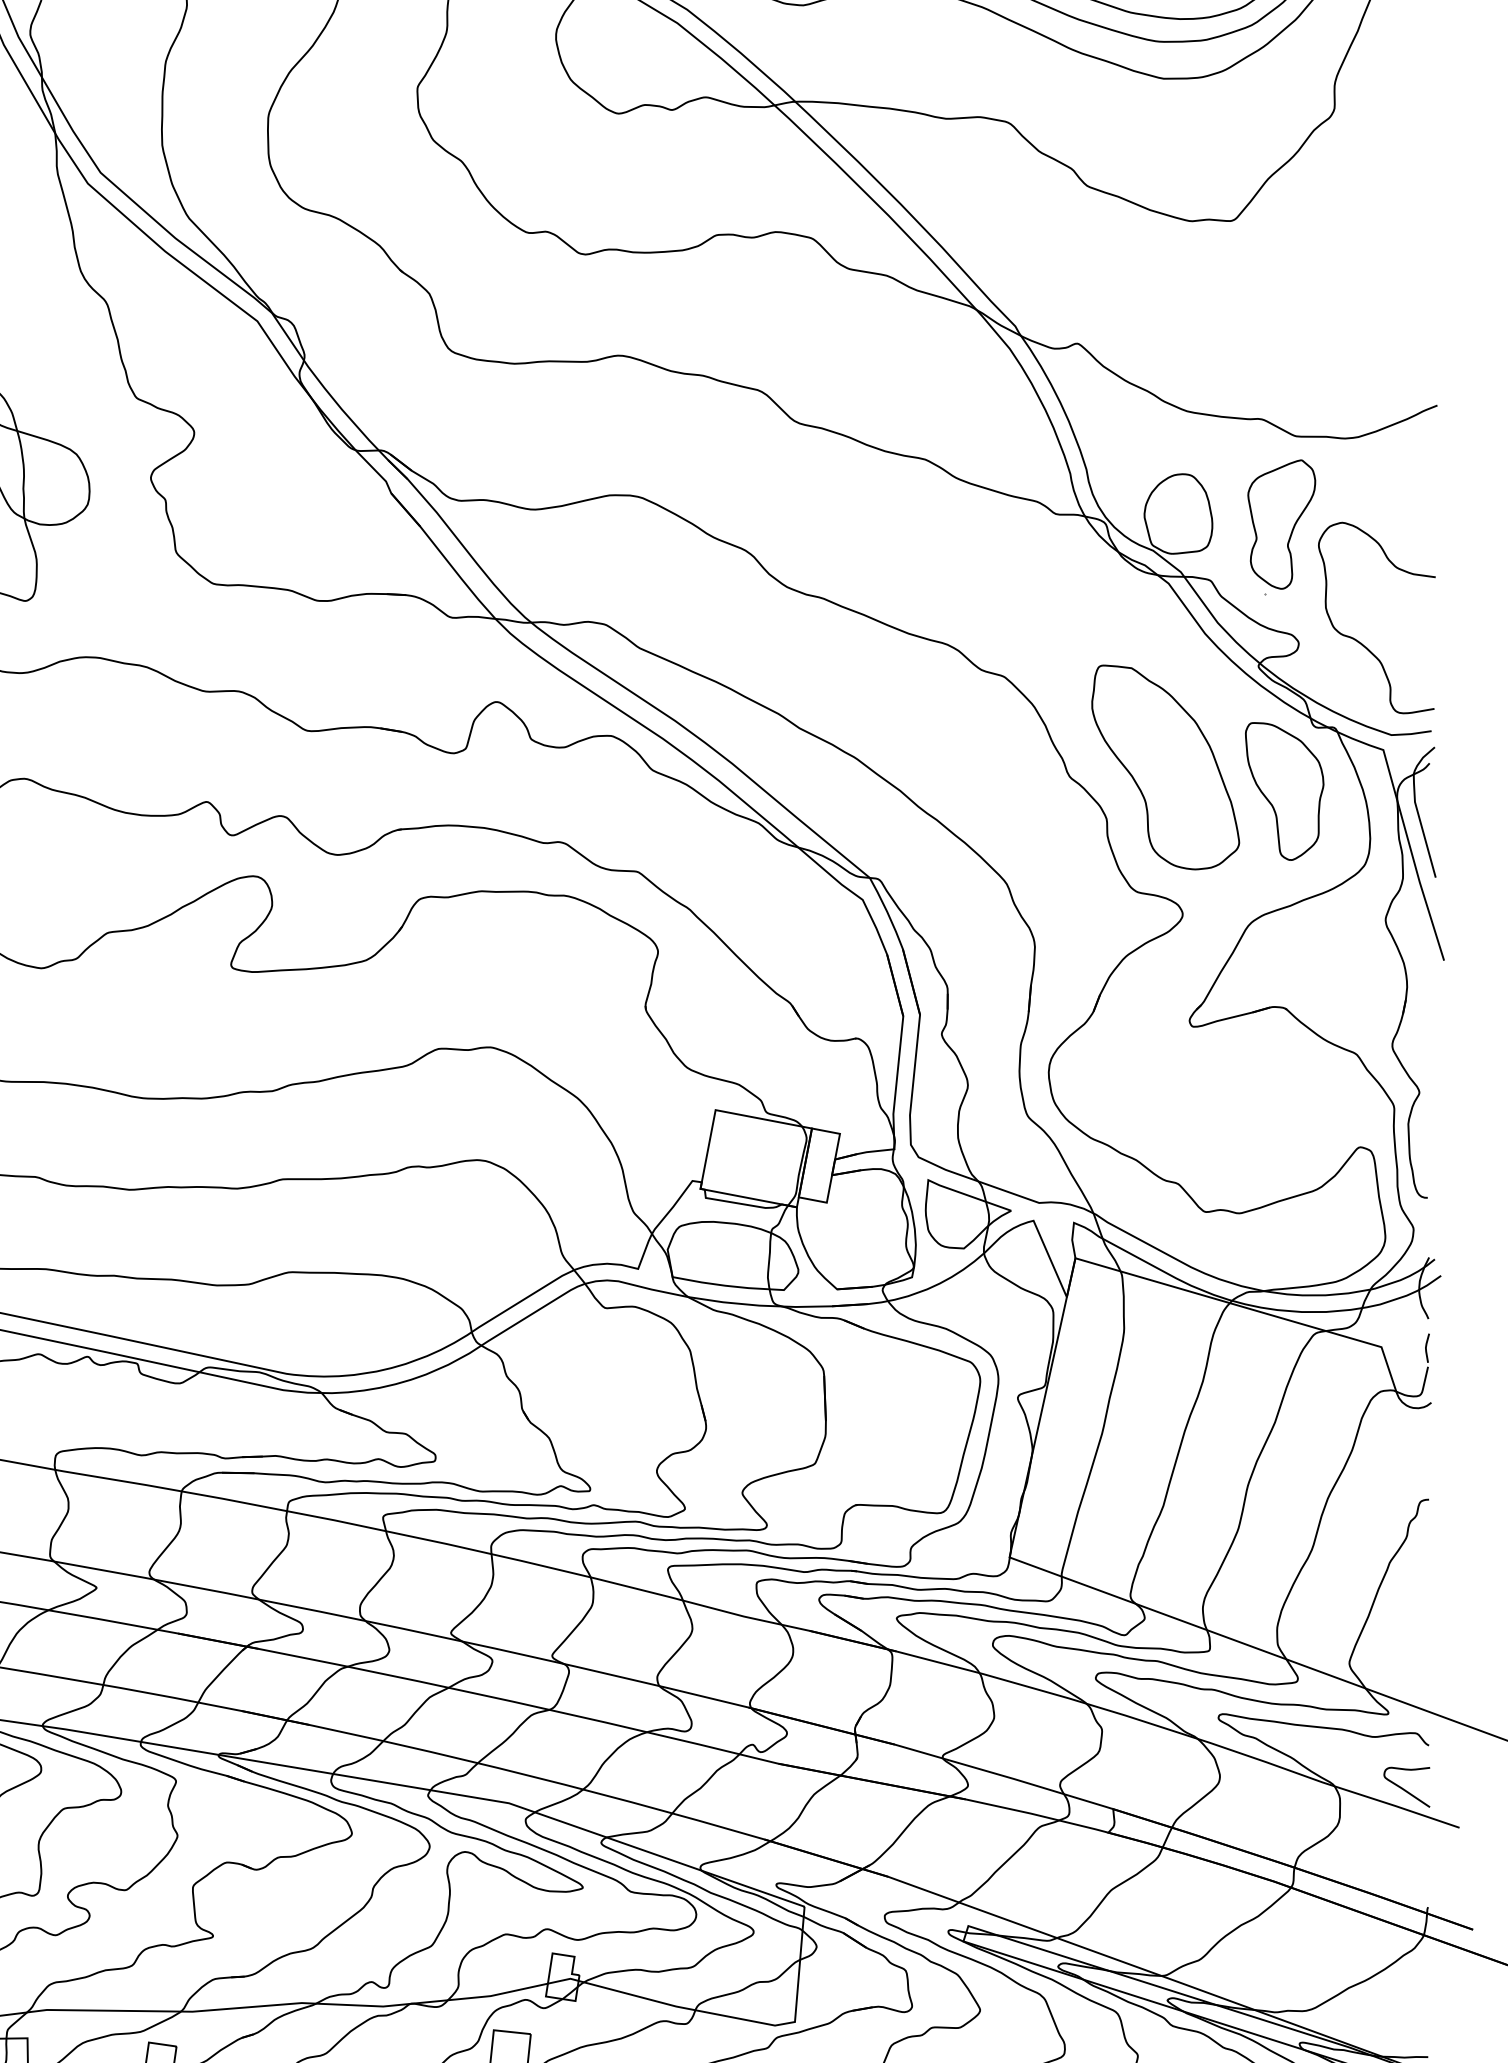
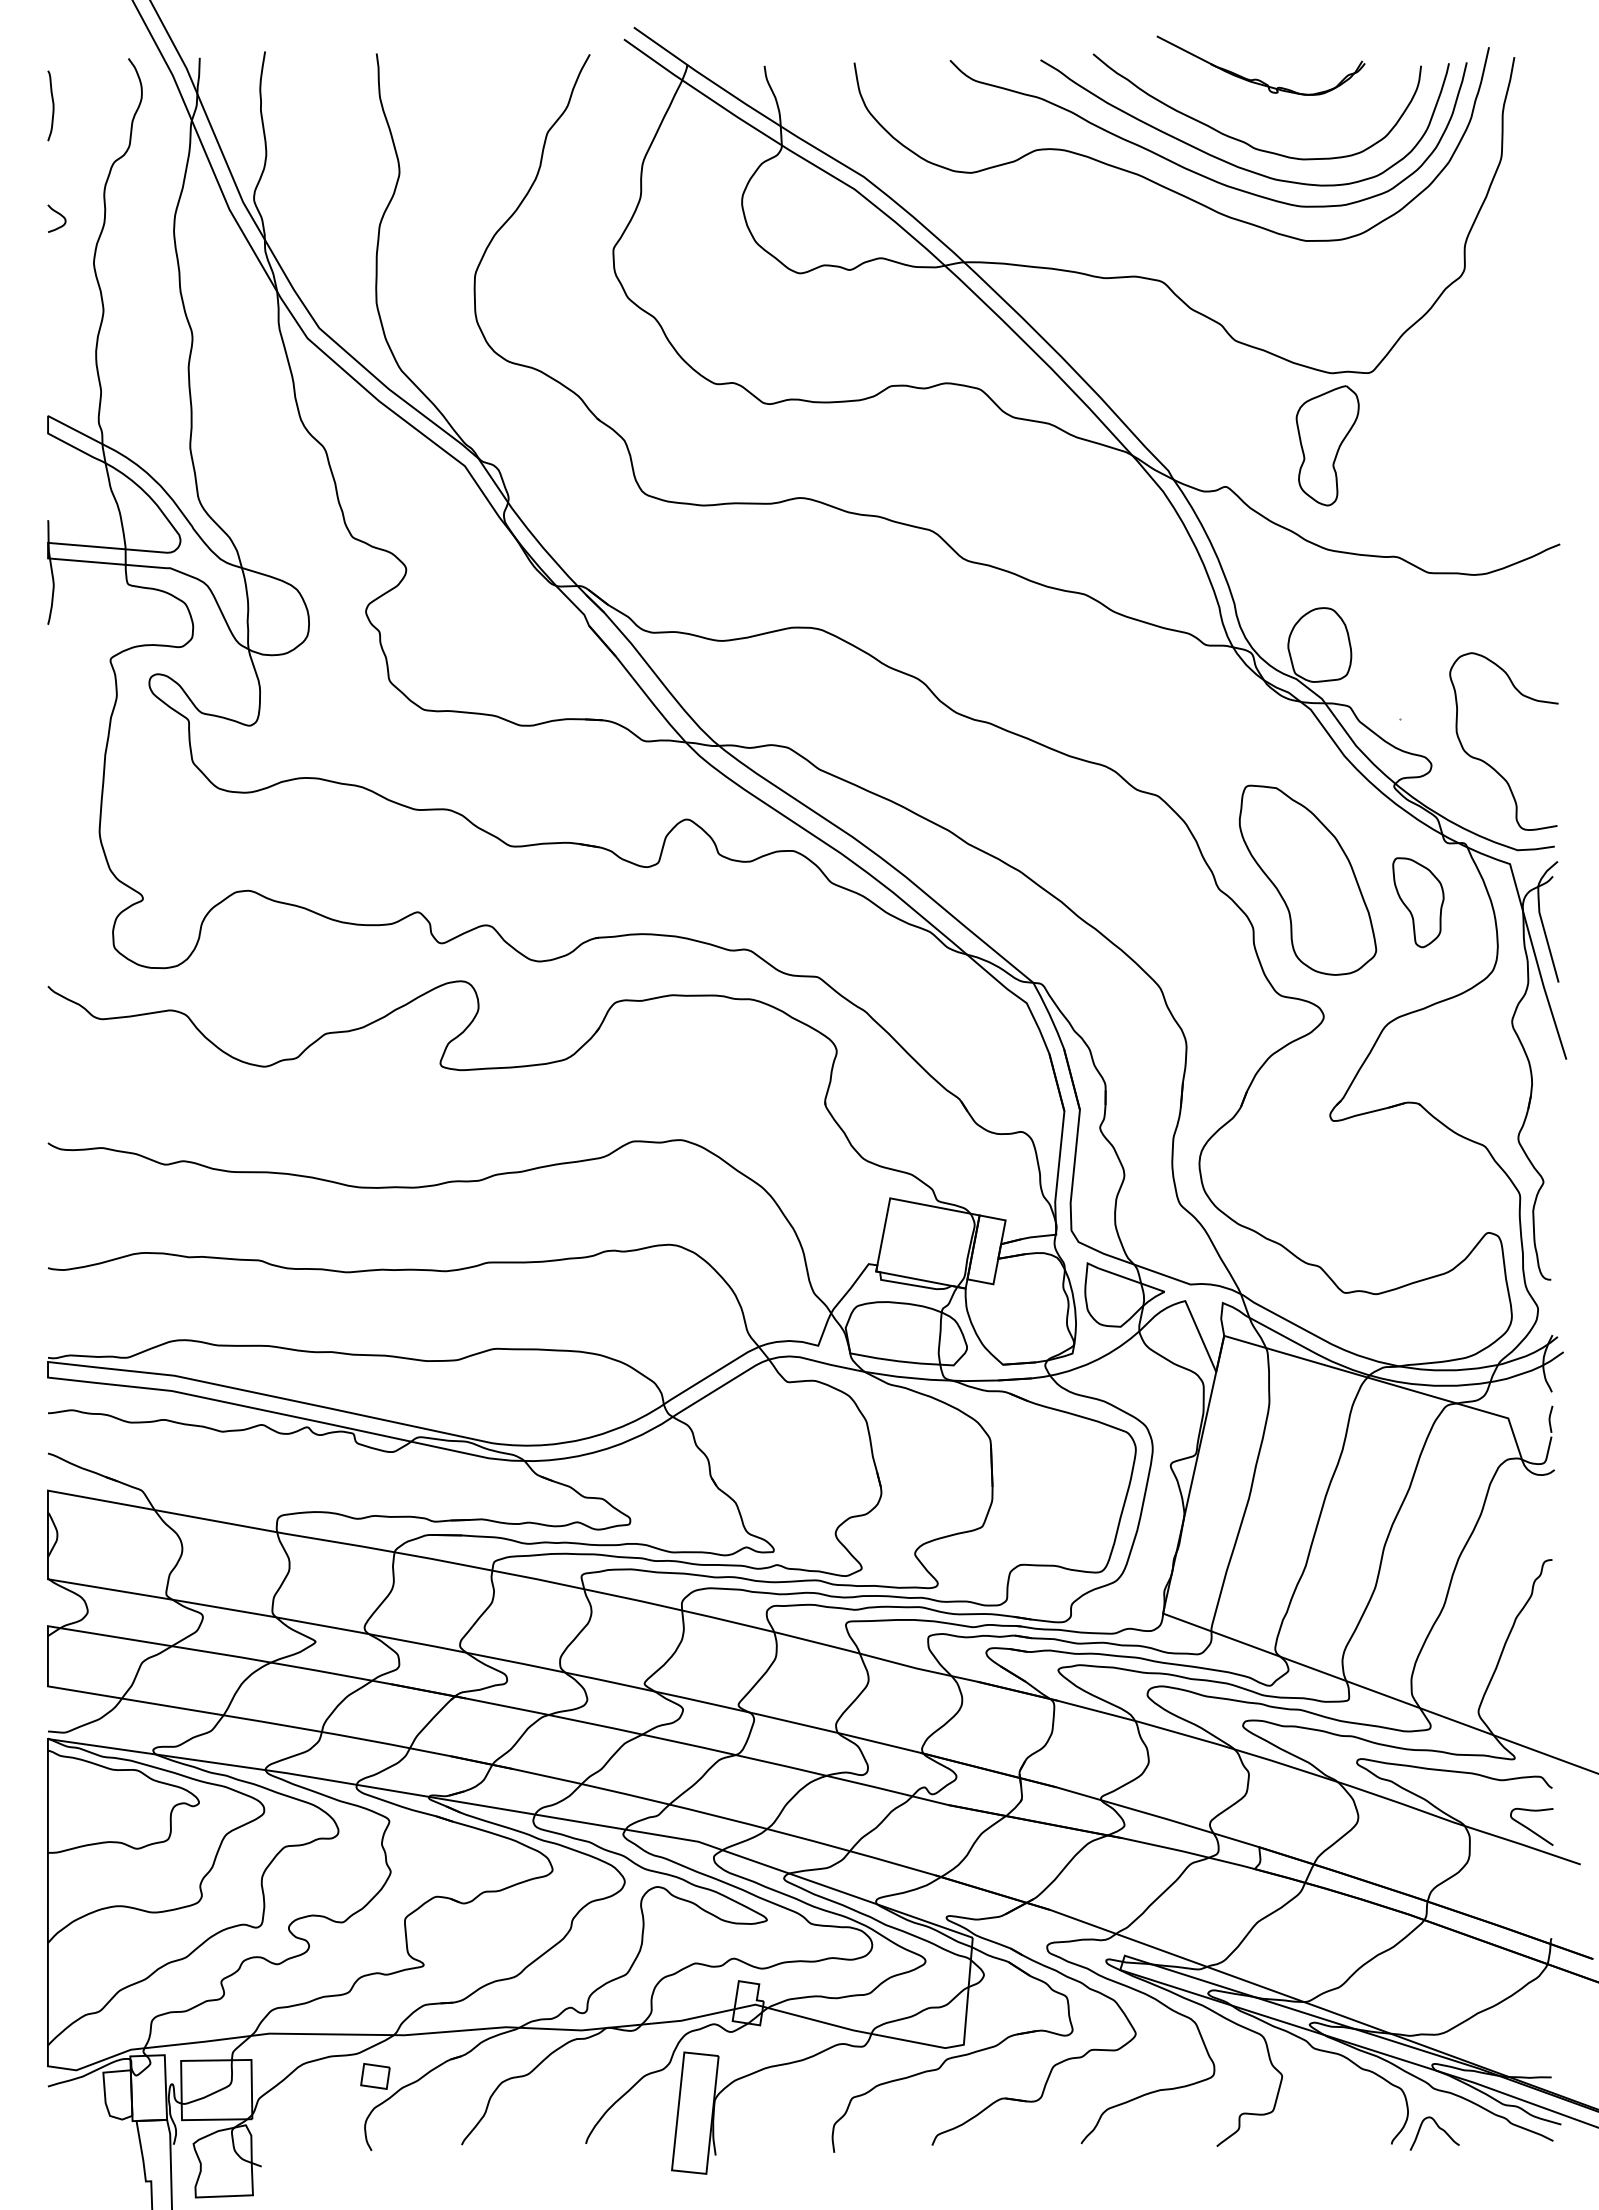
part: (1281, 524) -> (1327, 445), moved
part: (1284, 791) -> (1418, 902), size x0.7

